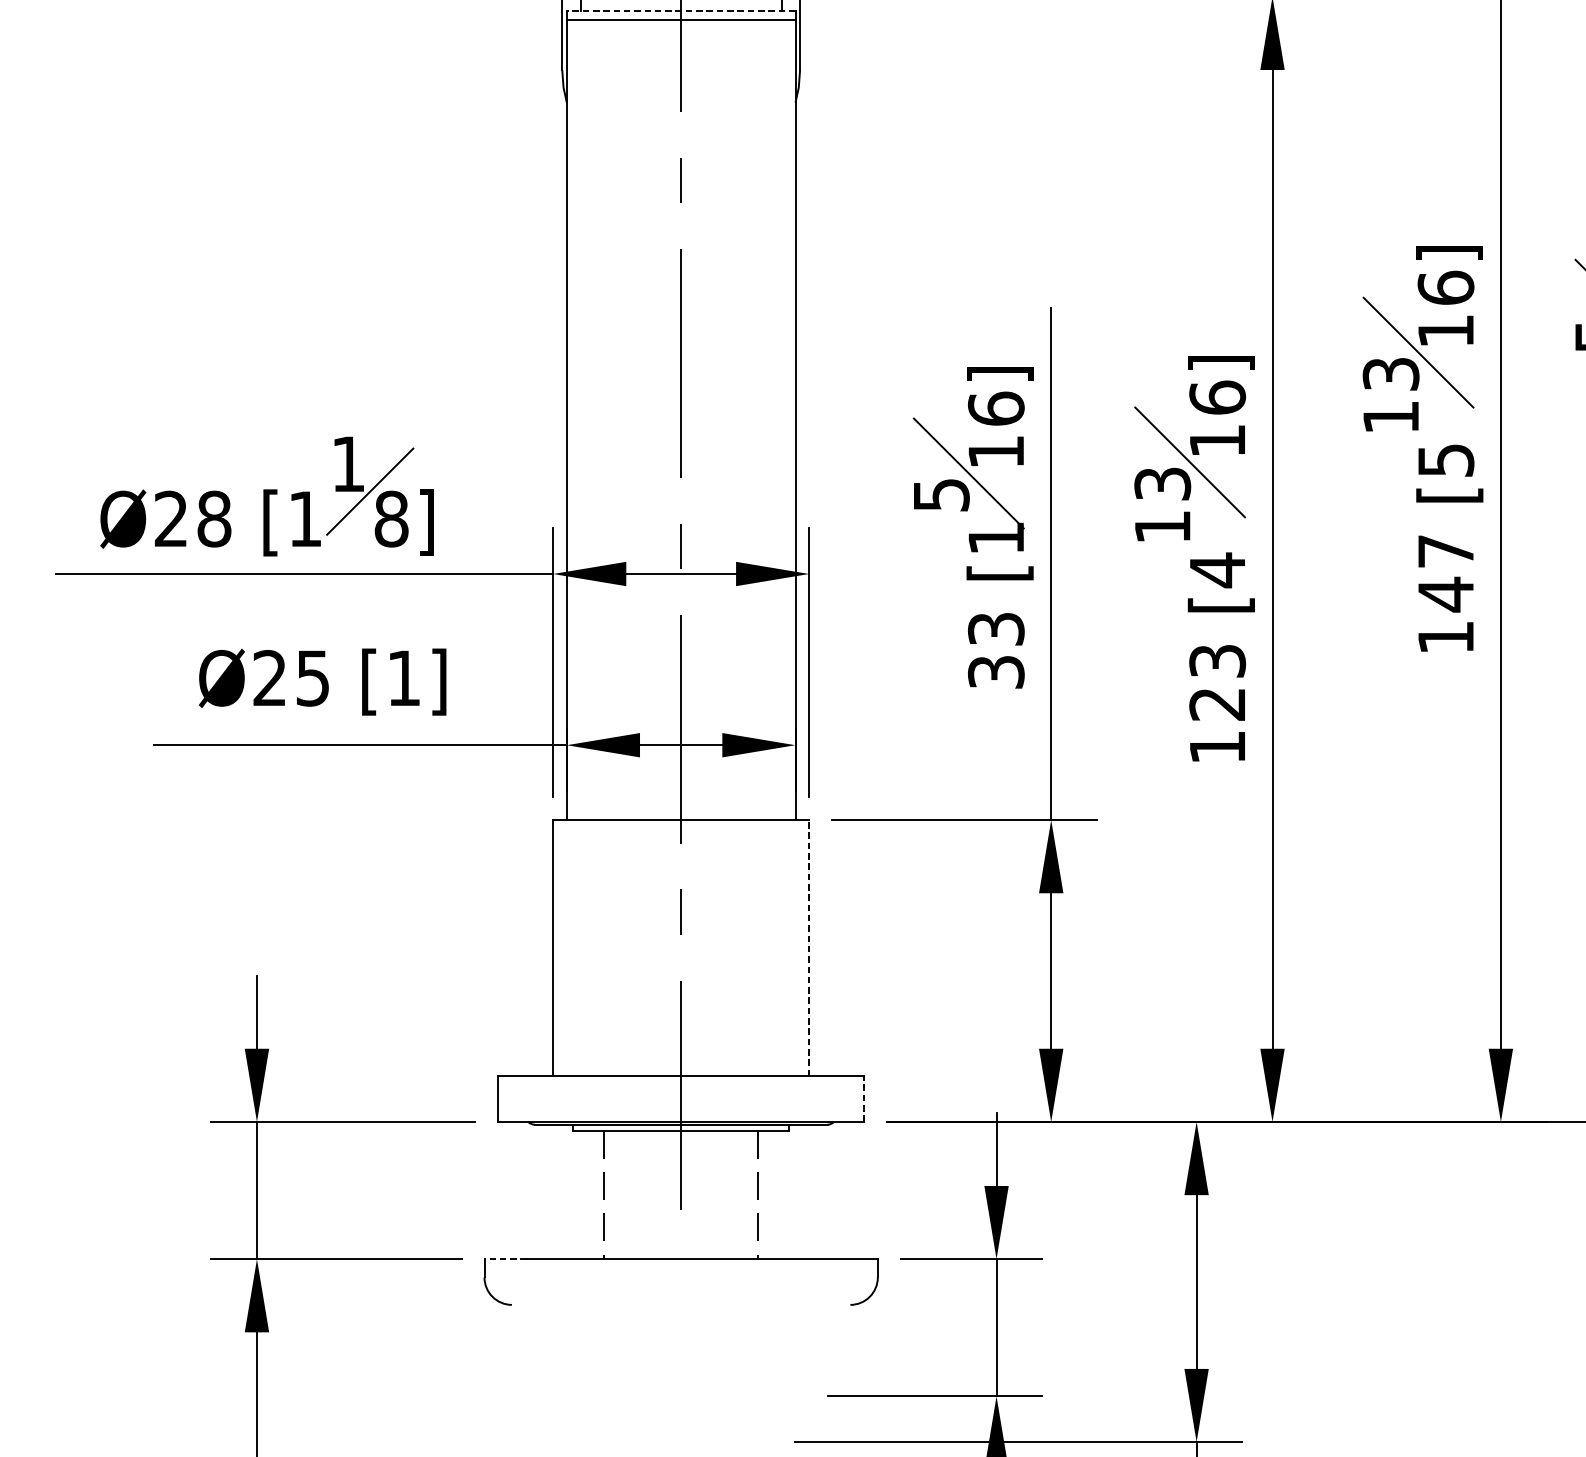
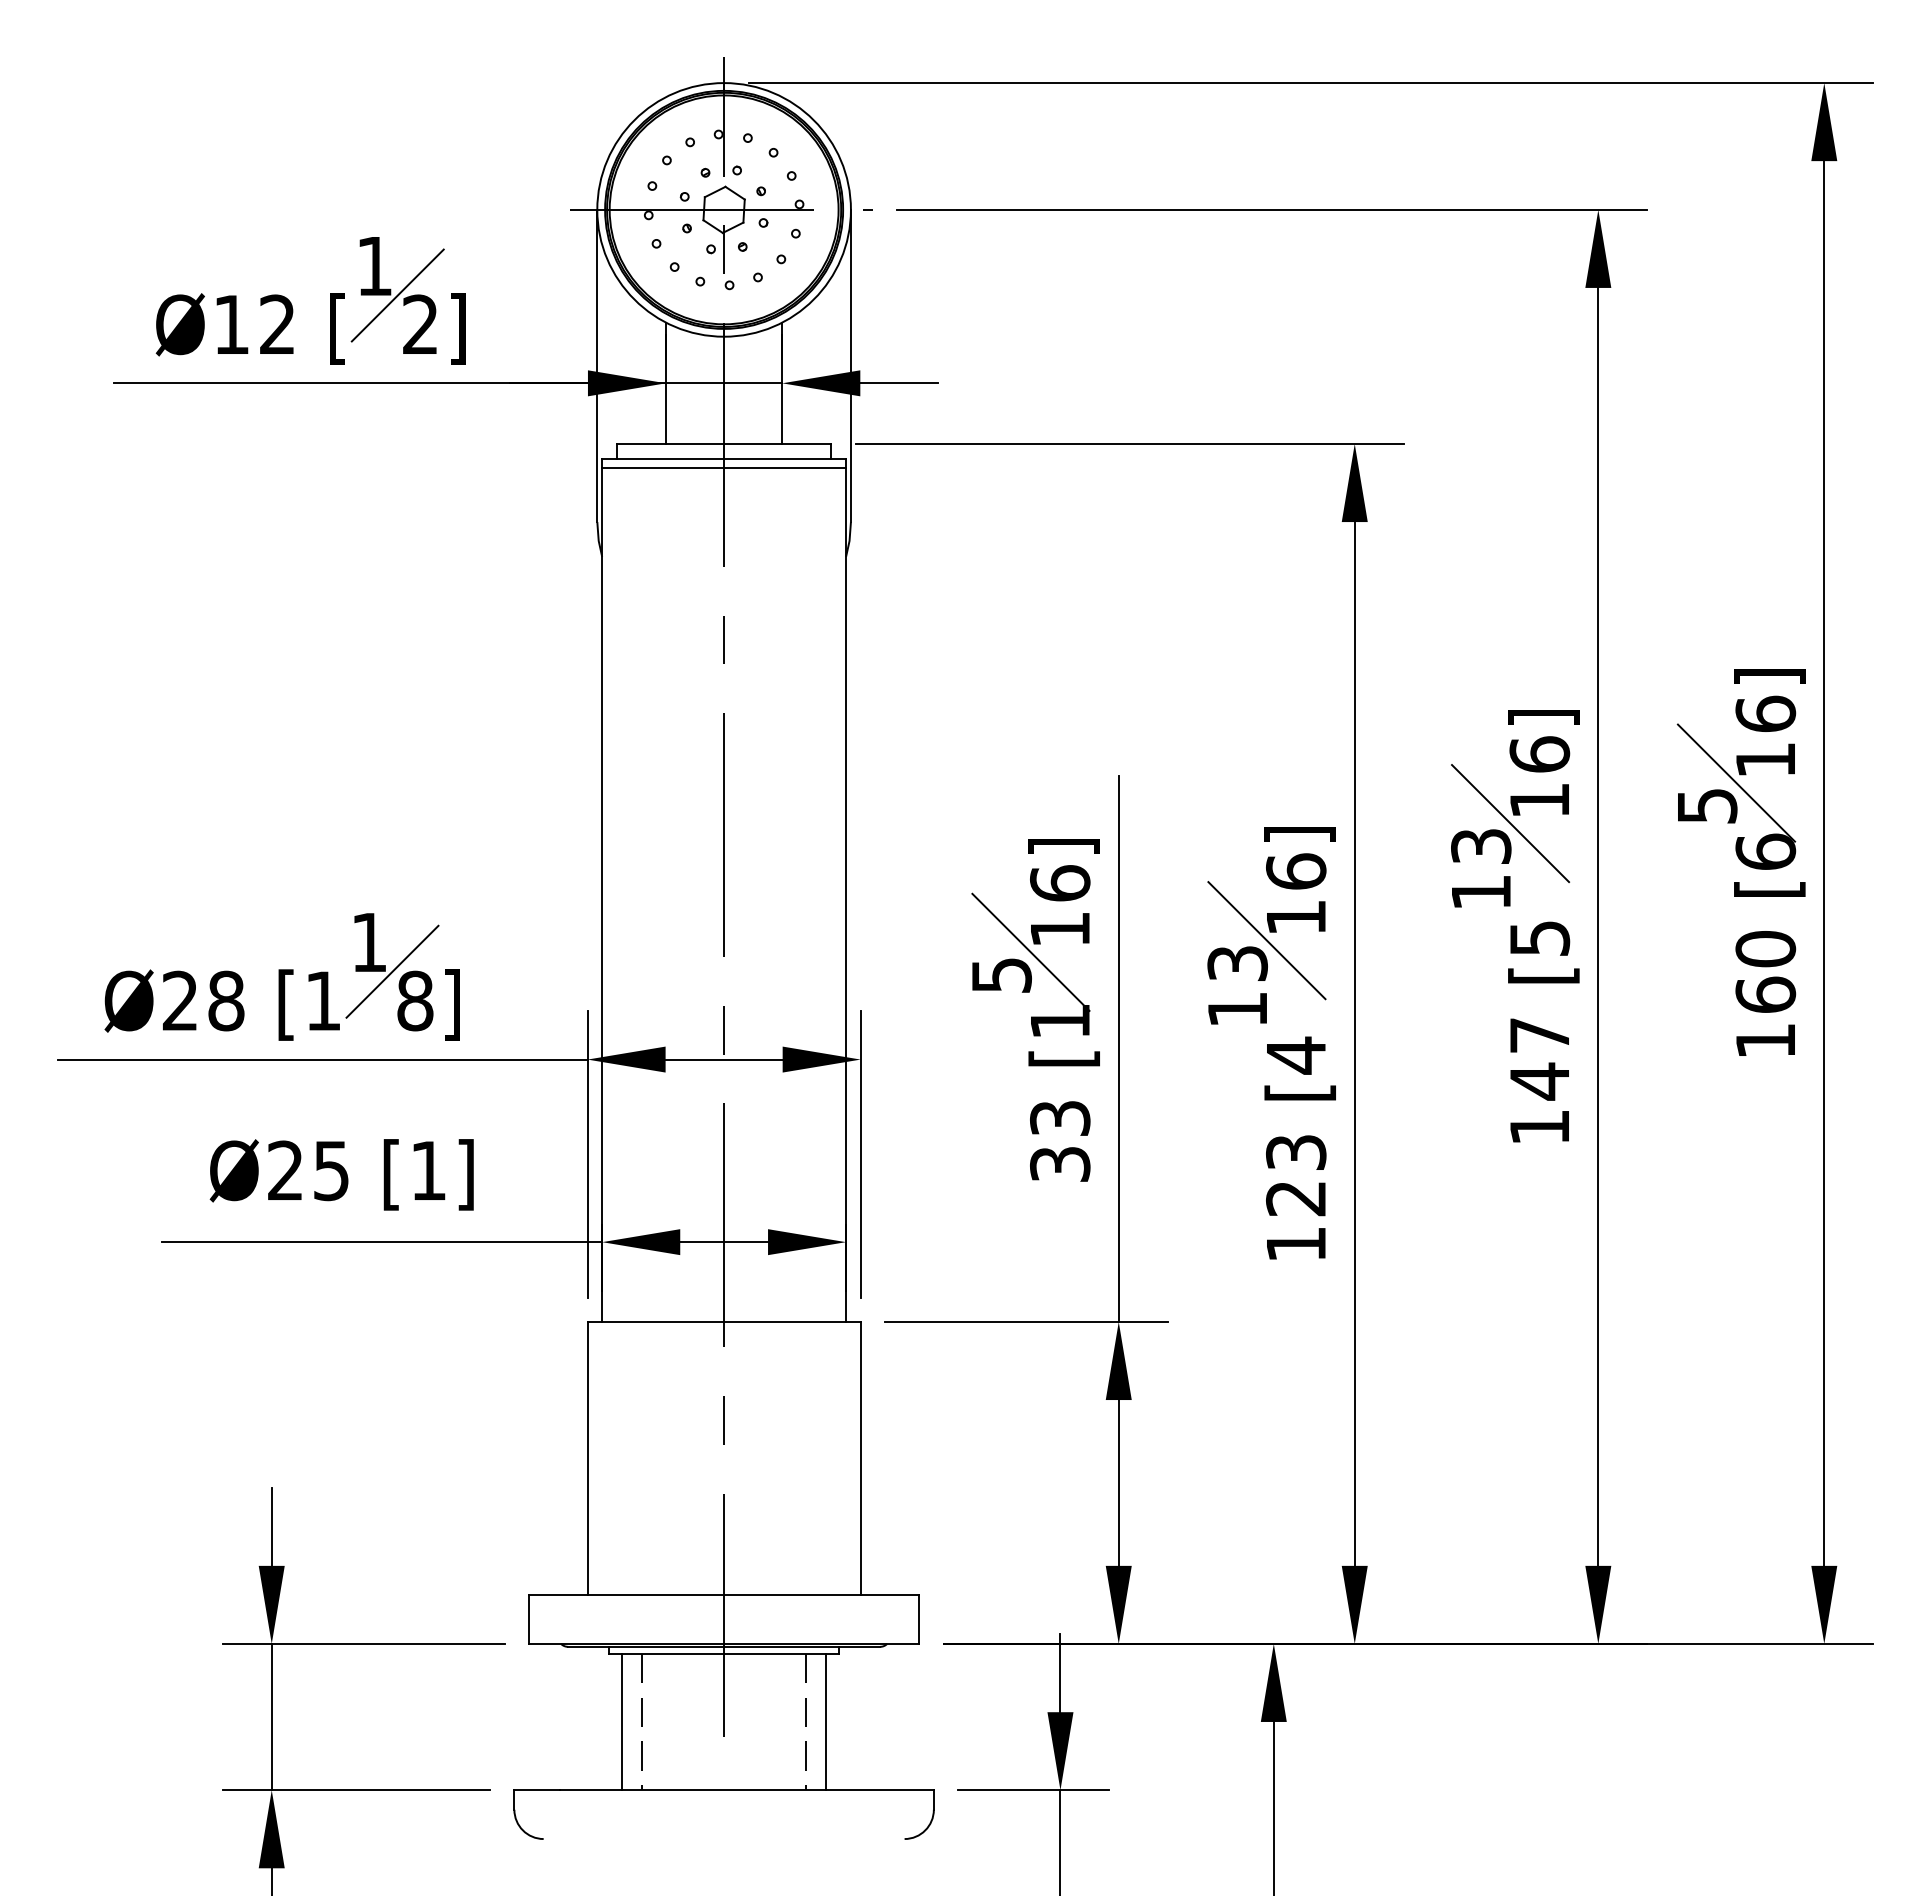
line: (681, 10) -> (724, 458), dashed -> solid
line: (809, 948) -> (860, 1458), dashed -> solid
line: (864, 1099) -> (919, 1619), dashed -> solid
line: (585, 1194) -> (622, 1721), added
line: (777, 1194) -> (826, 1721), added
line: (506, 1259) -> (537, 1790), dashed -> solid

